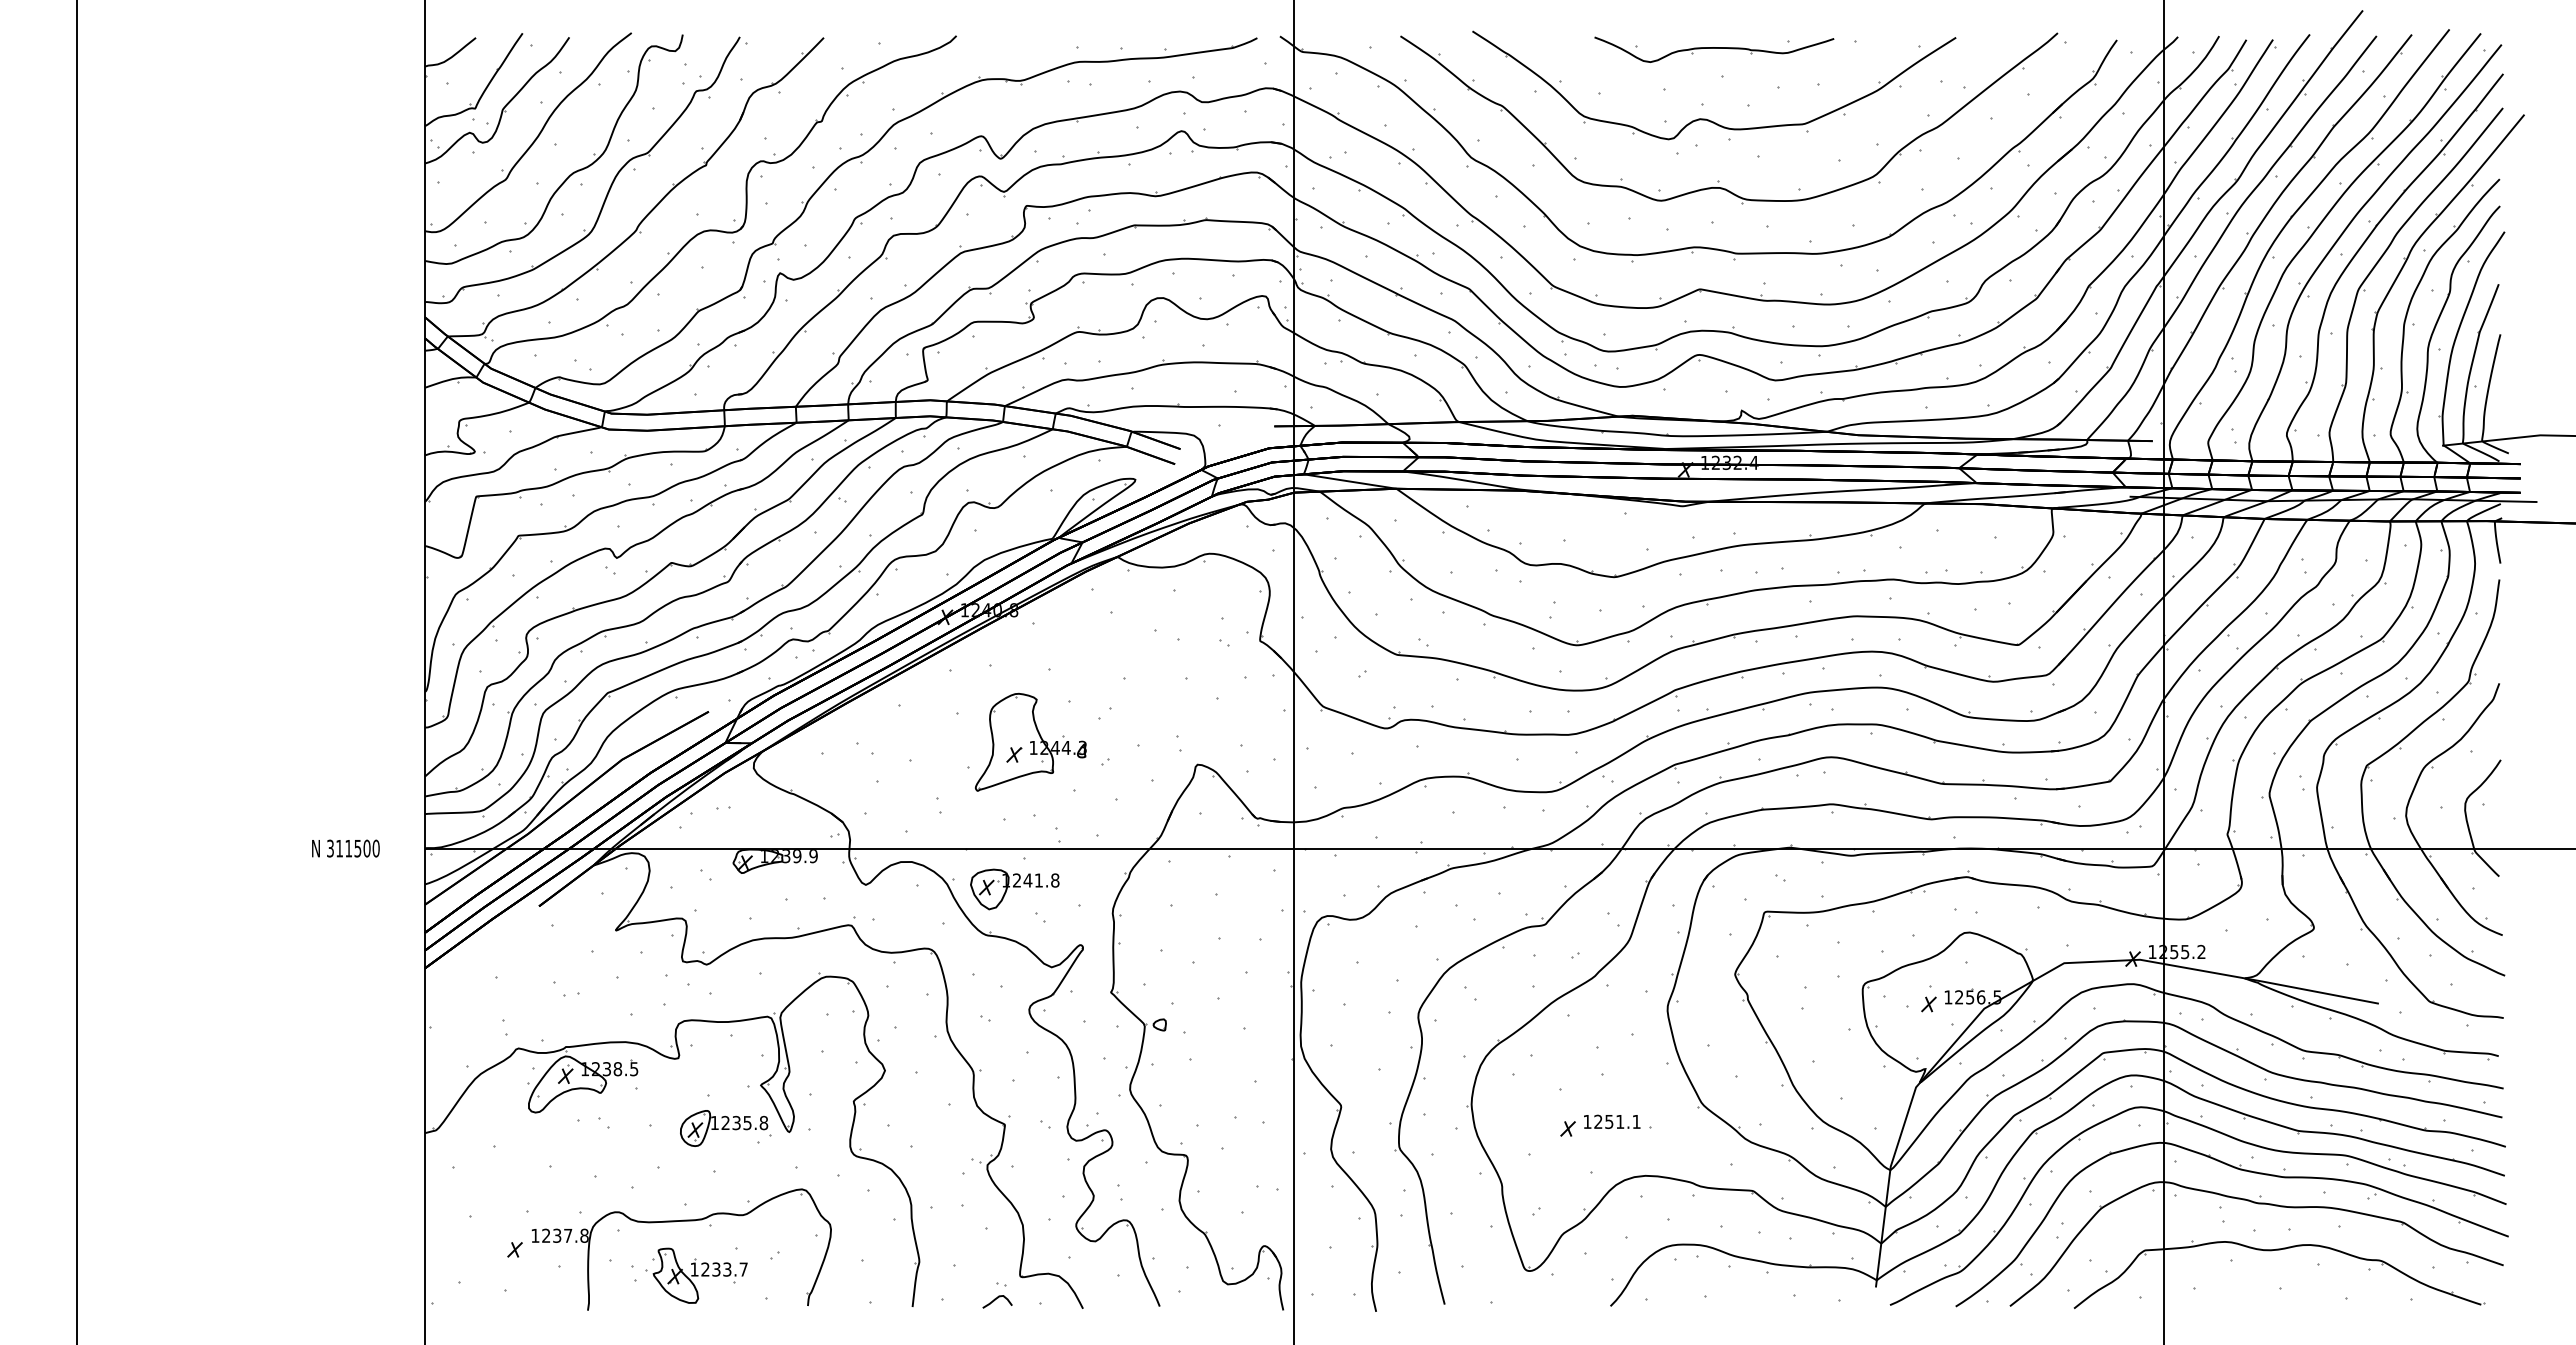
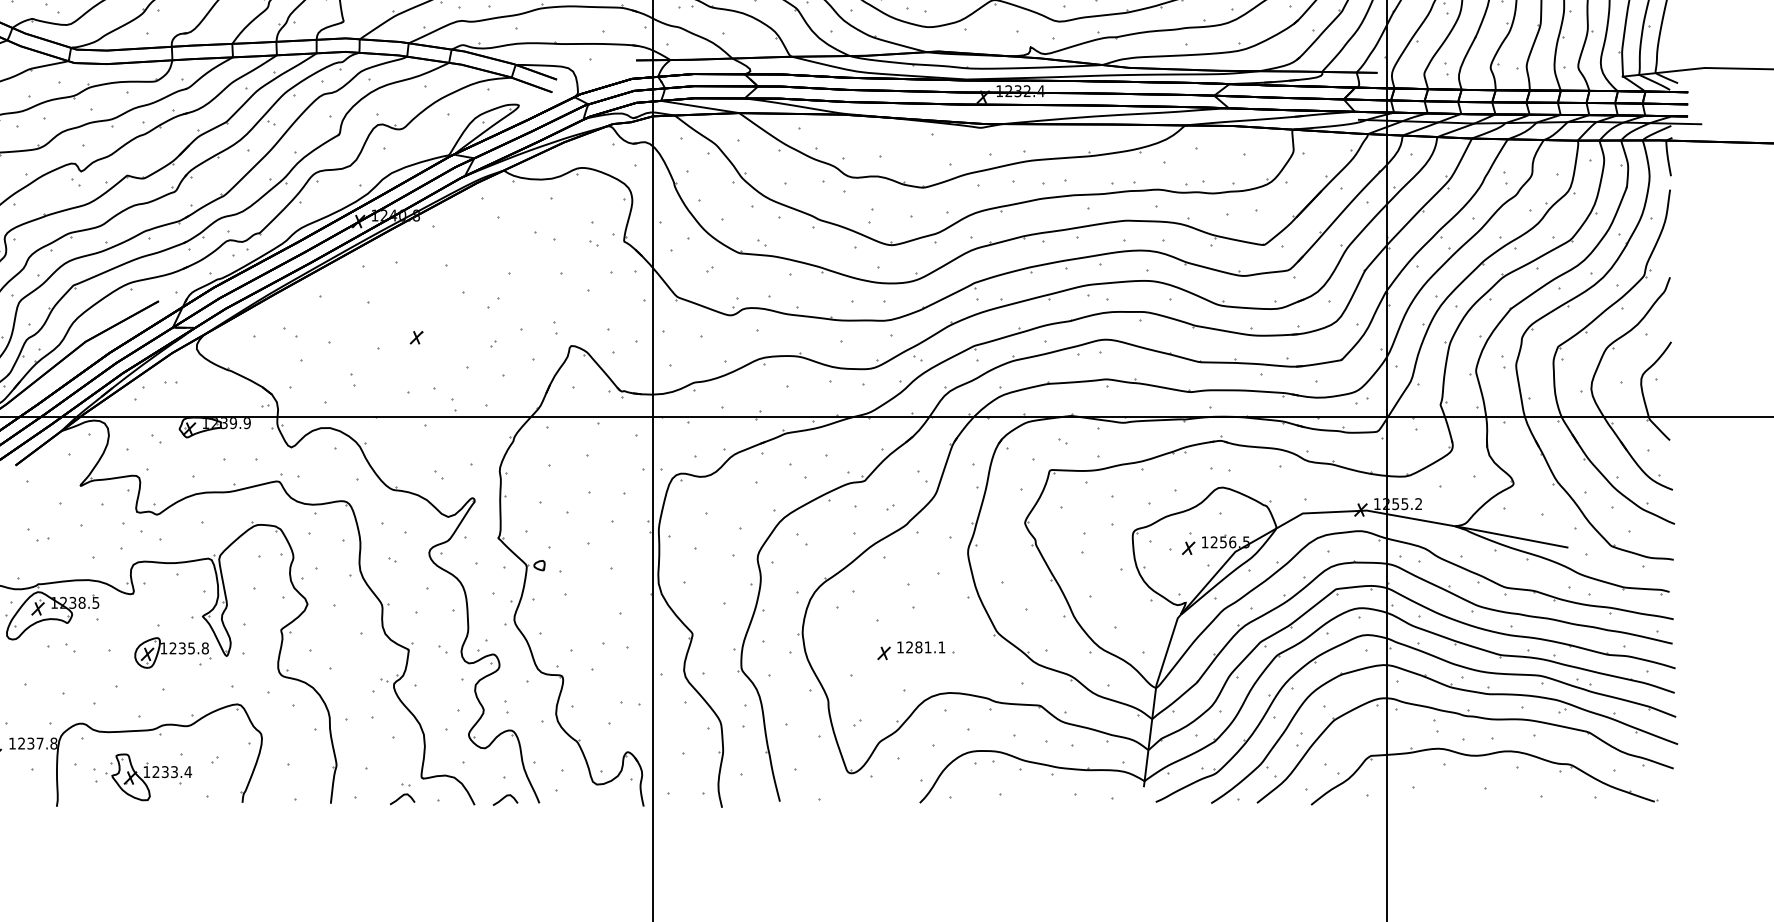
part: (1030, 741) -> (430, 326), removed
part: (1014, 889) -> (416, 451), removed
text: (1609, 1121) -> (919, 647), 1251.1 -> 1281.1
text: (743, 1269) -> (188, 772), 1233.7 -> 1233.4
curve: (1118, 1300) -> (504, 798), added

